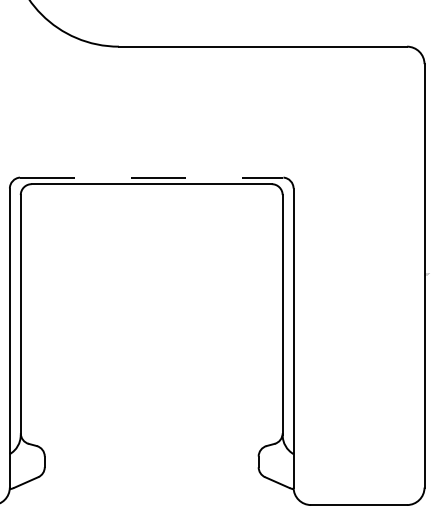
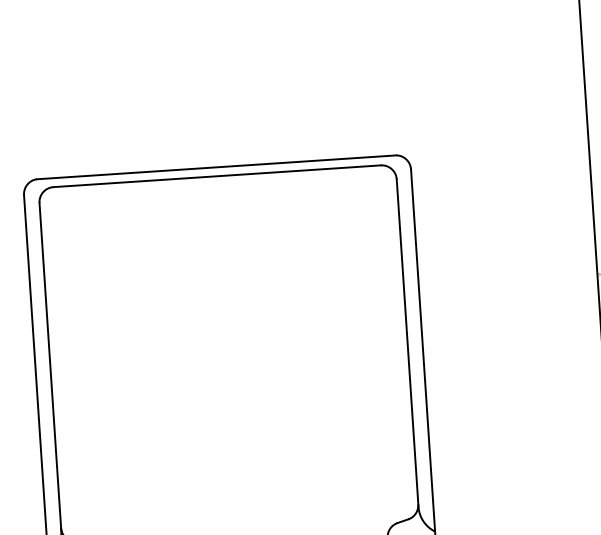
line: (151, 177) -> (216, 167), dashed -> solid

